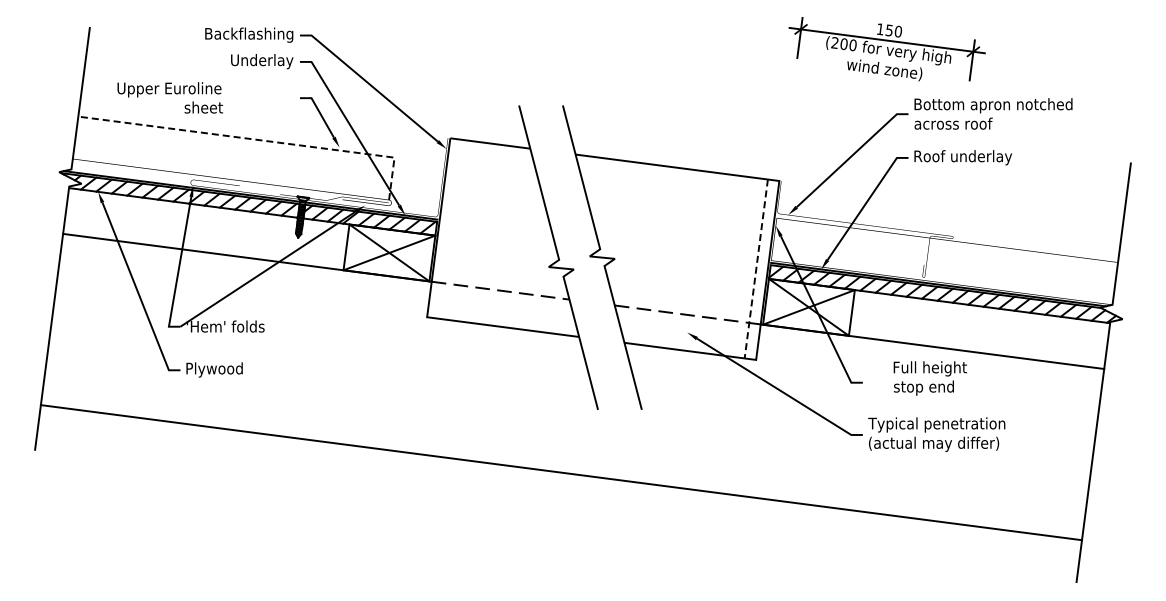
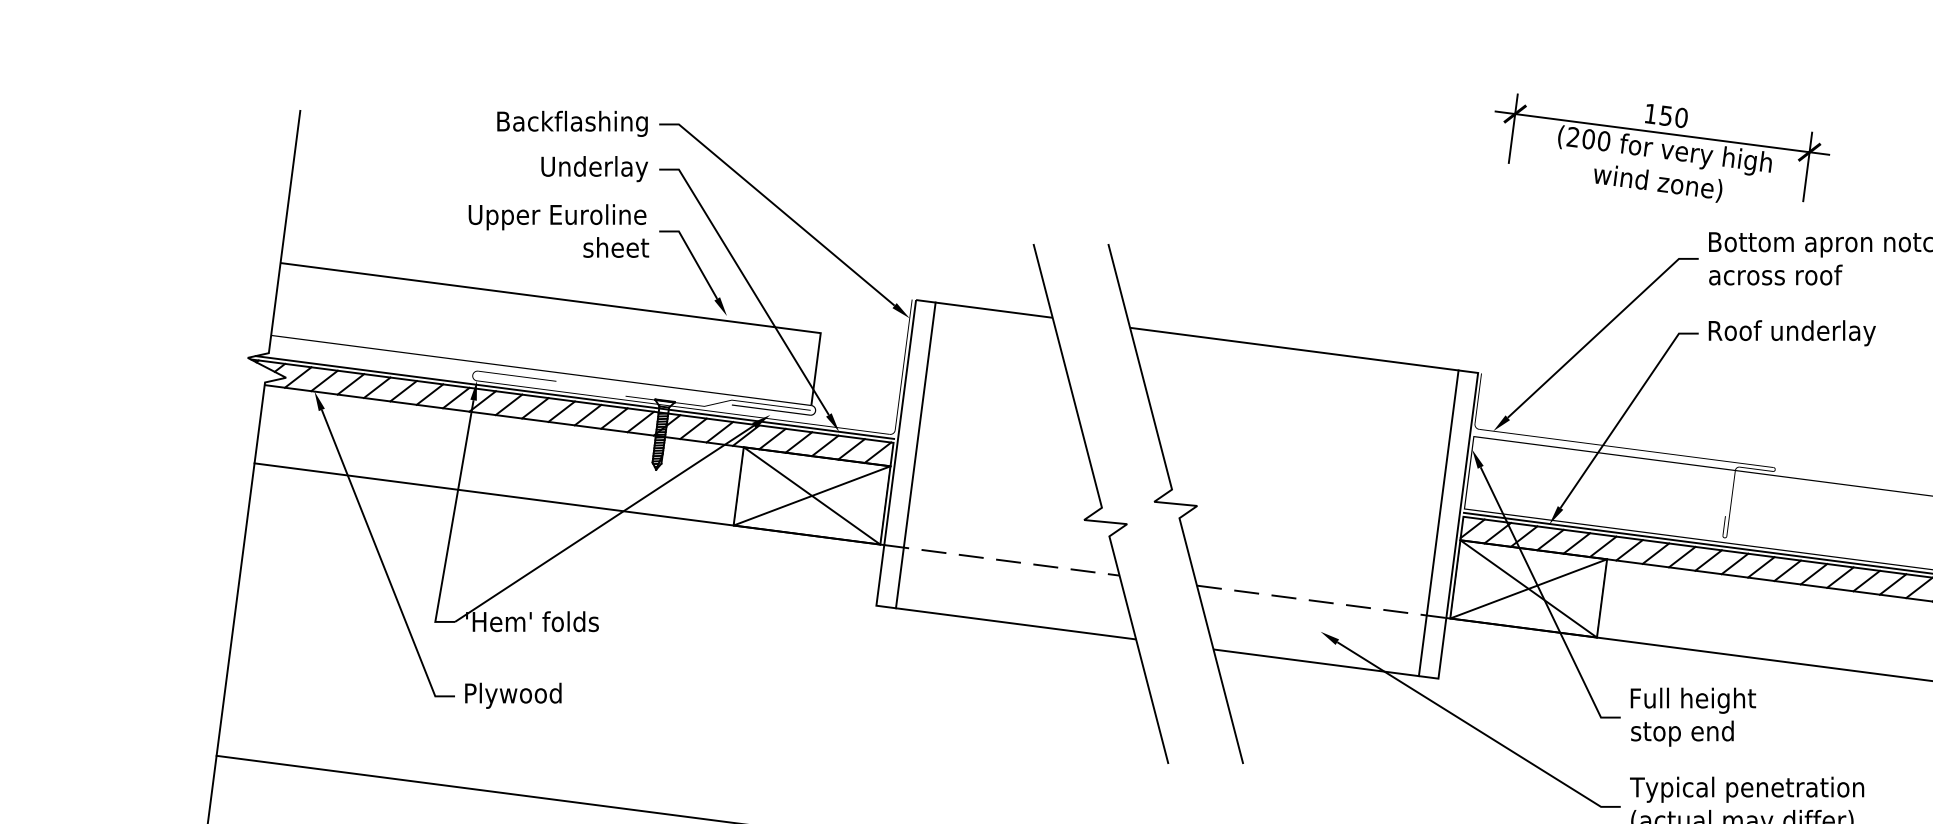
text: (169, 97) -> (557, 230), moved
line: (257, 139) -> (586, 302), dashed -> solid
line: (449, 228) -> (914, 454), added
line: (756, 269) -> (1439, 524), dashed -> solid
text: (929, 378) -> (1691, 717), moved

